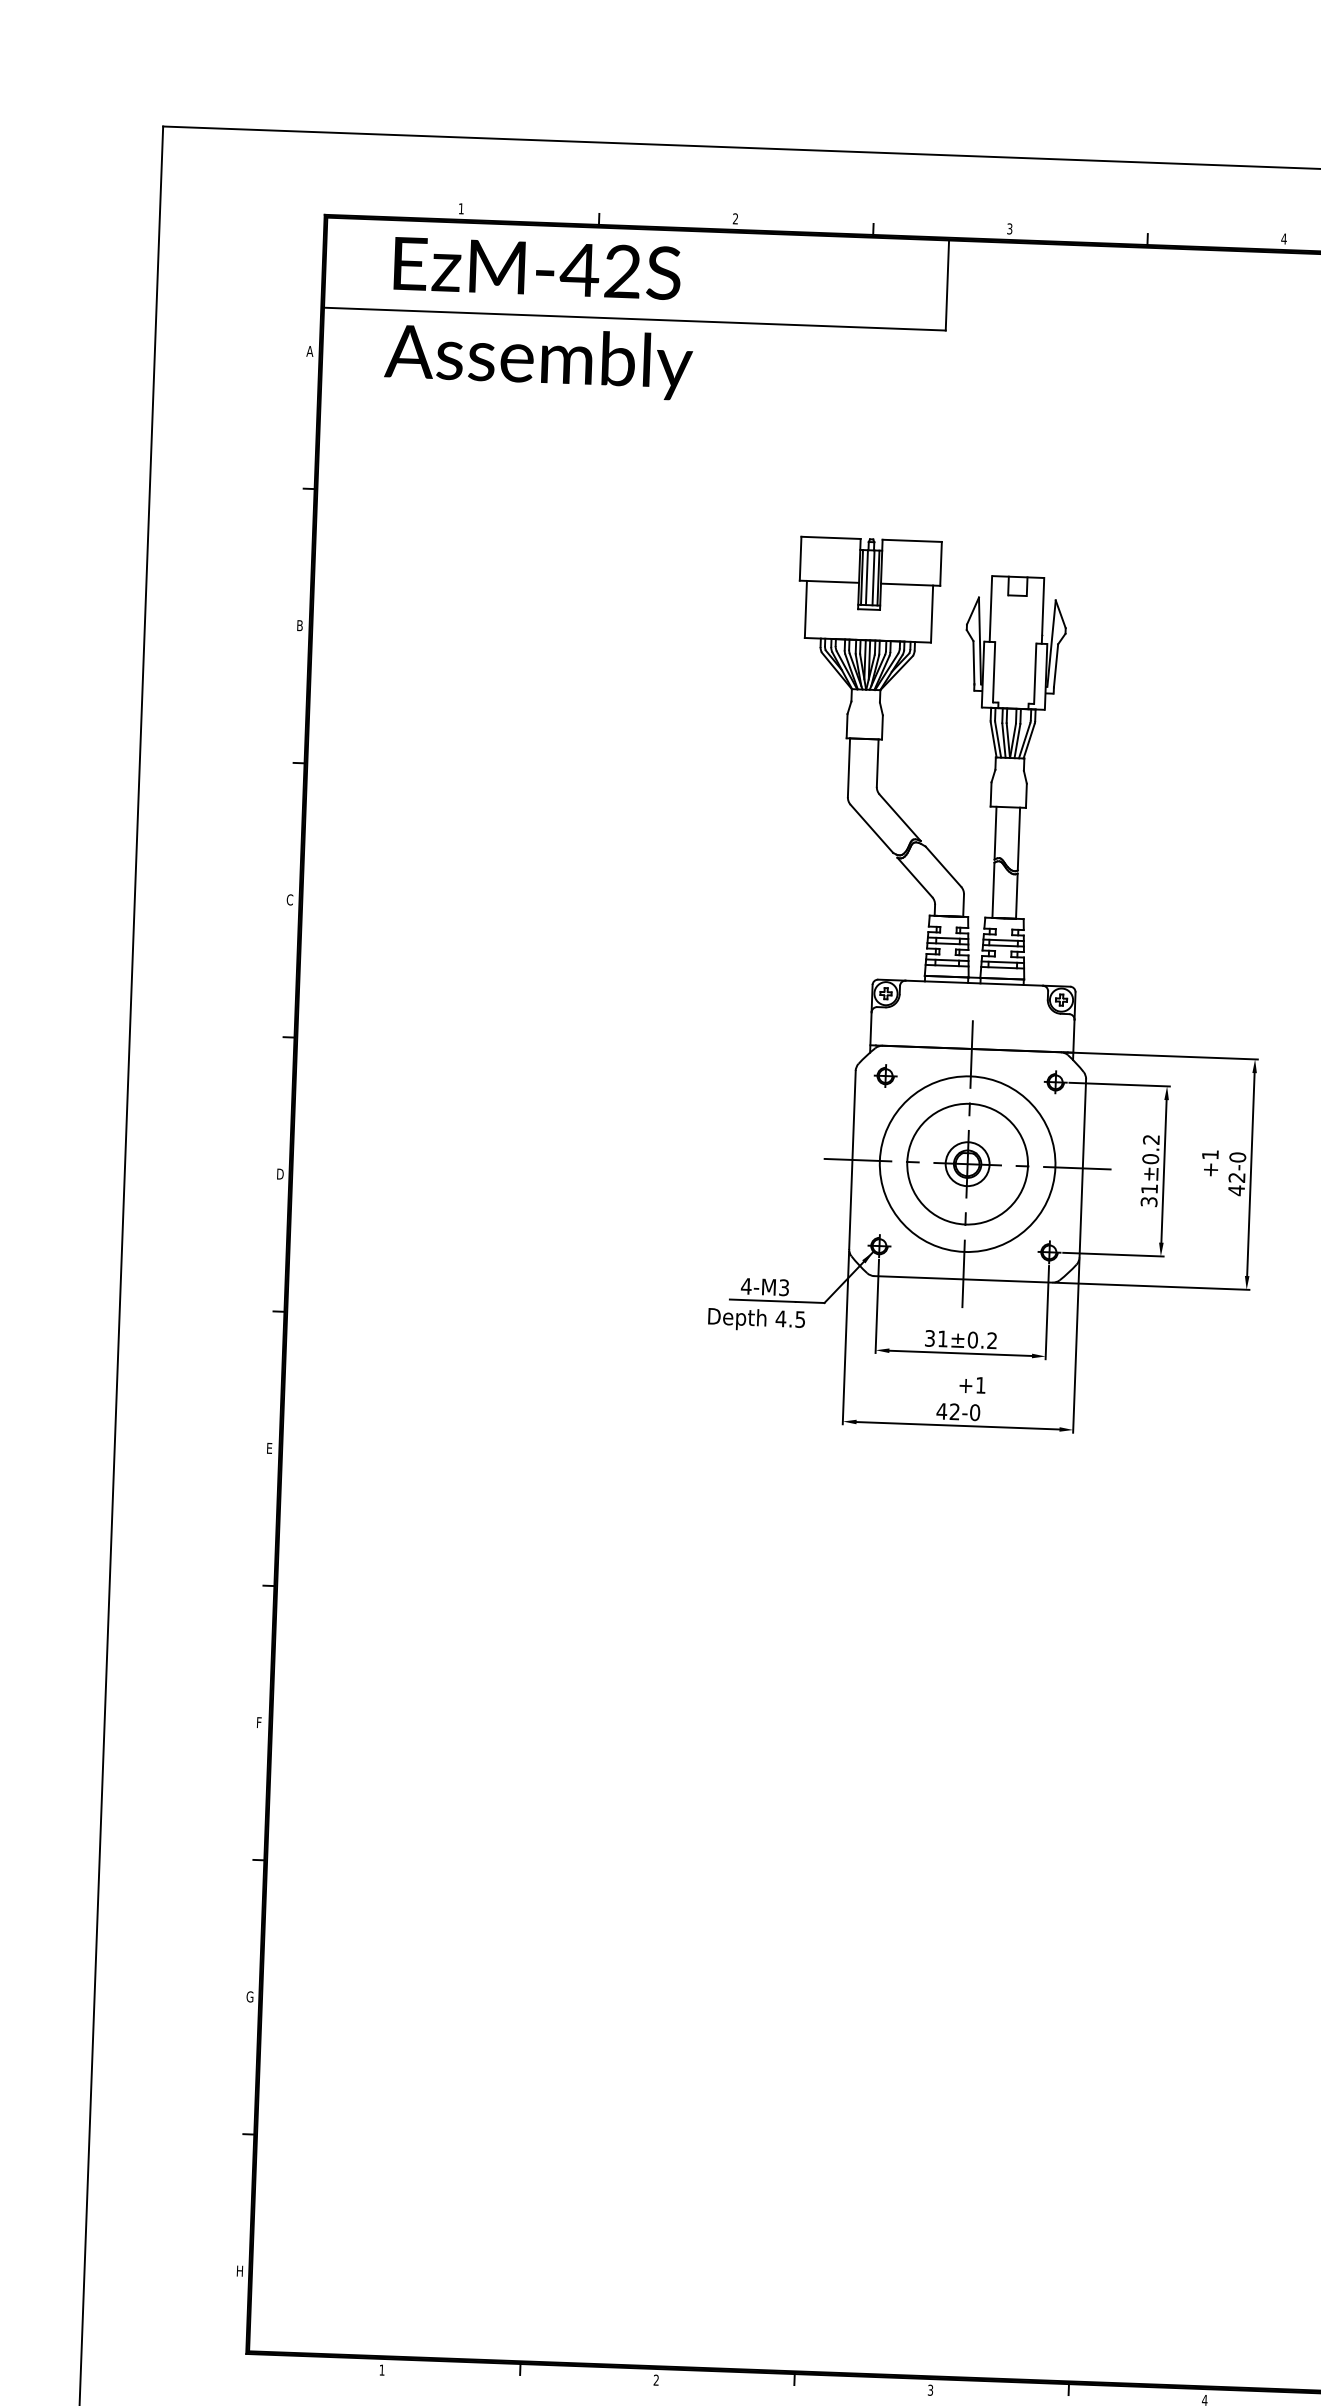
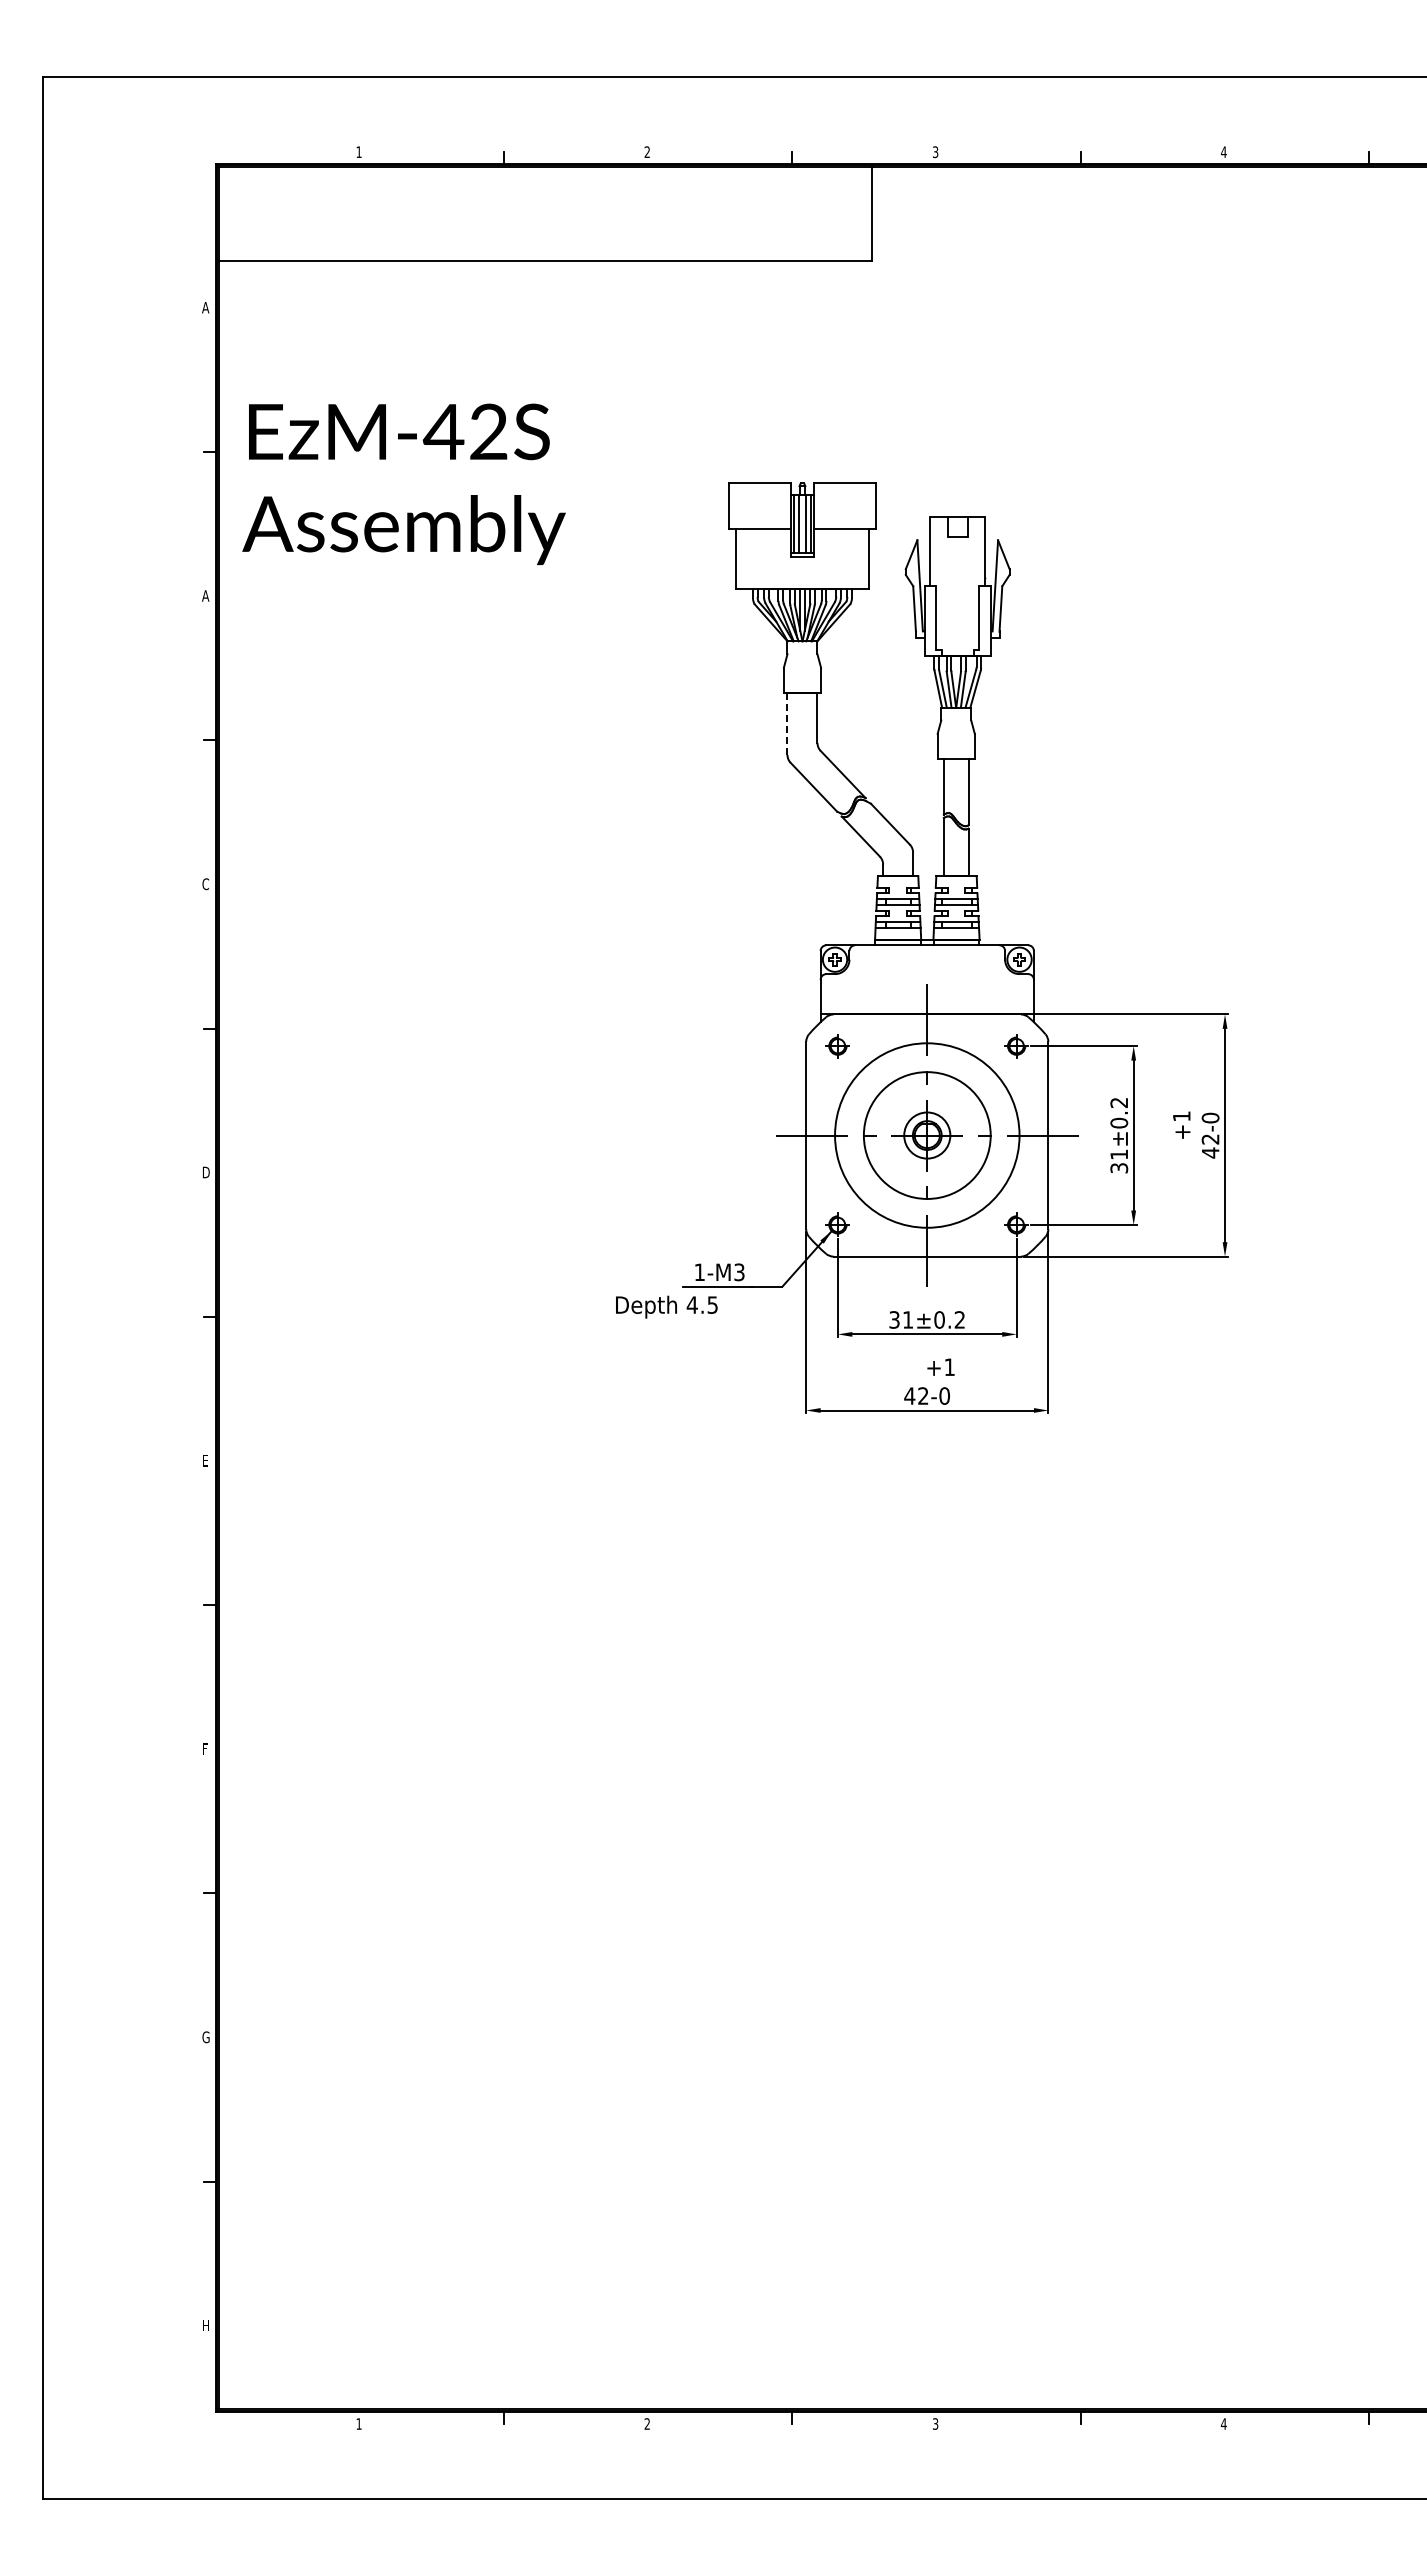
text: (539, 317) -> (403, 483), moved
text: (299, 625) -> (205, 595), B -> A
line: (848, 768) -> (787, 724), solid -> dashed
text: (746, 1285) -> (699, 1271), 4-M3 -> 1-M3
text: (756, 1319) -> (666, 1306), moved

